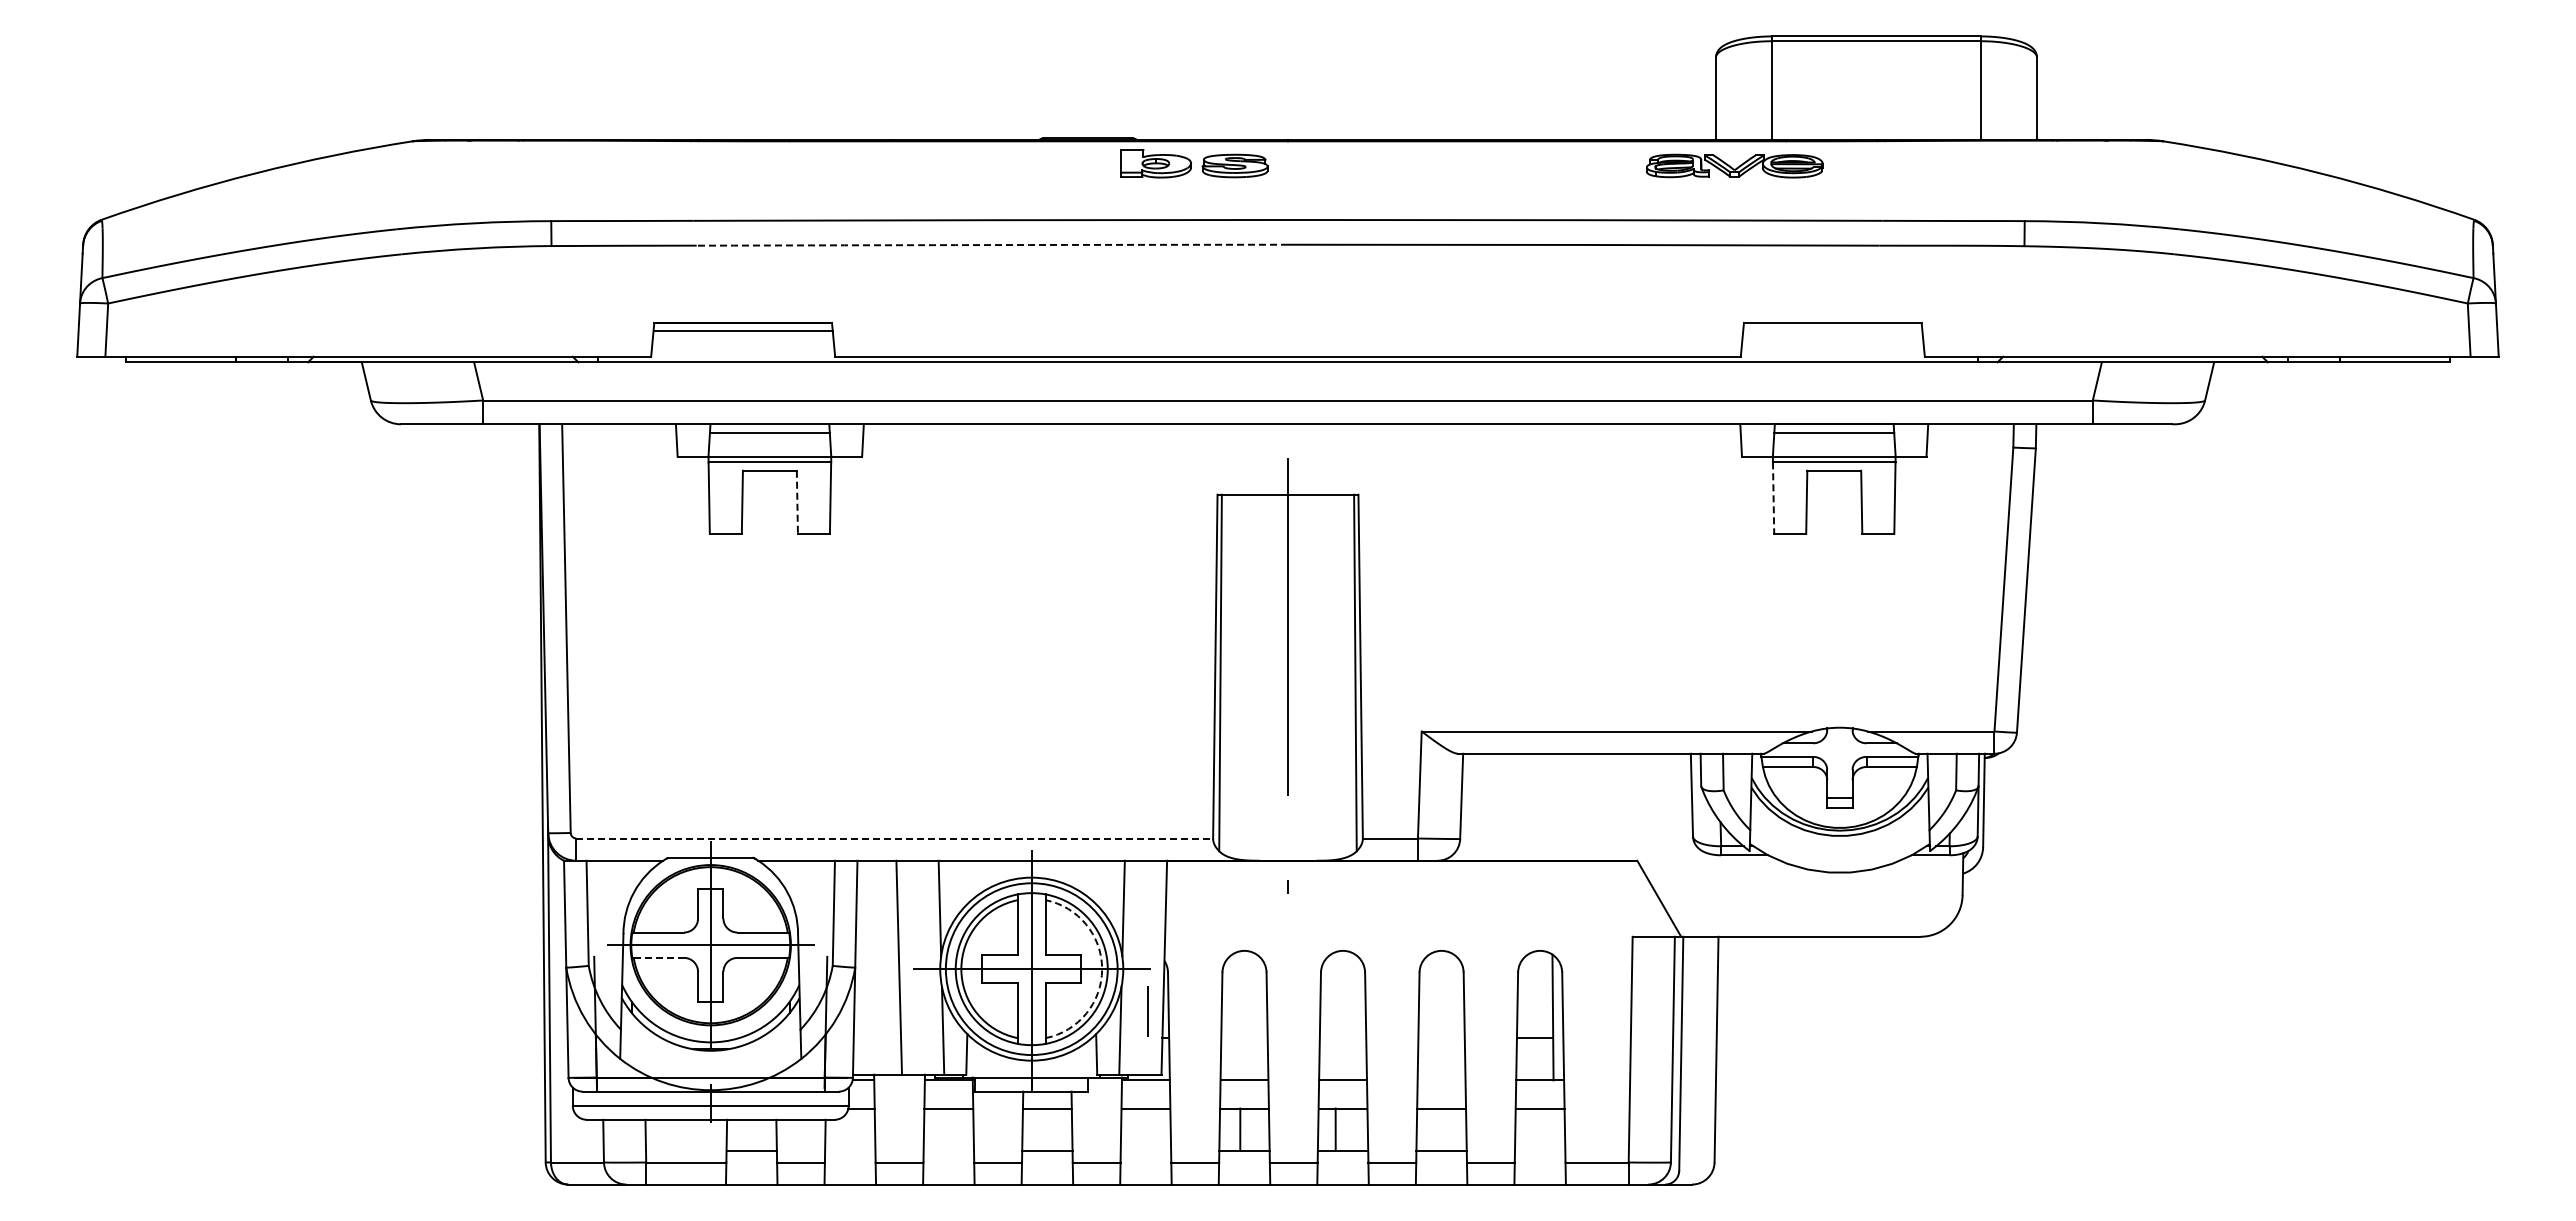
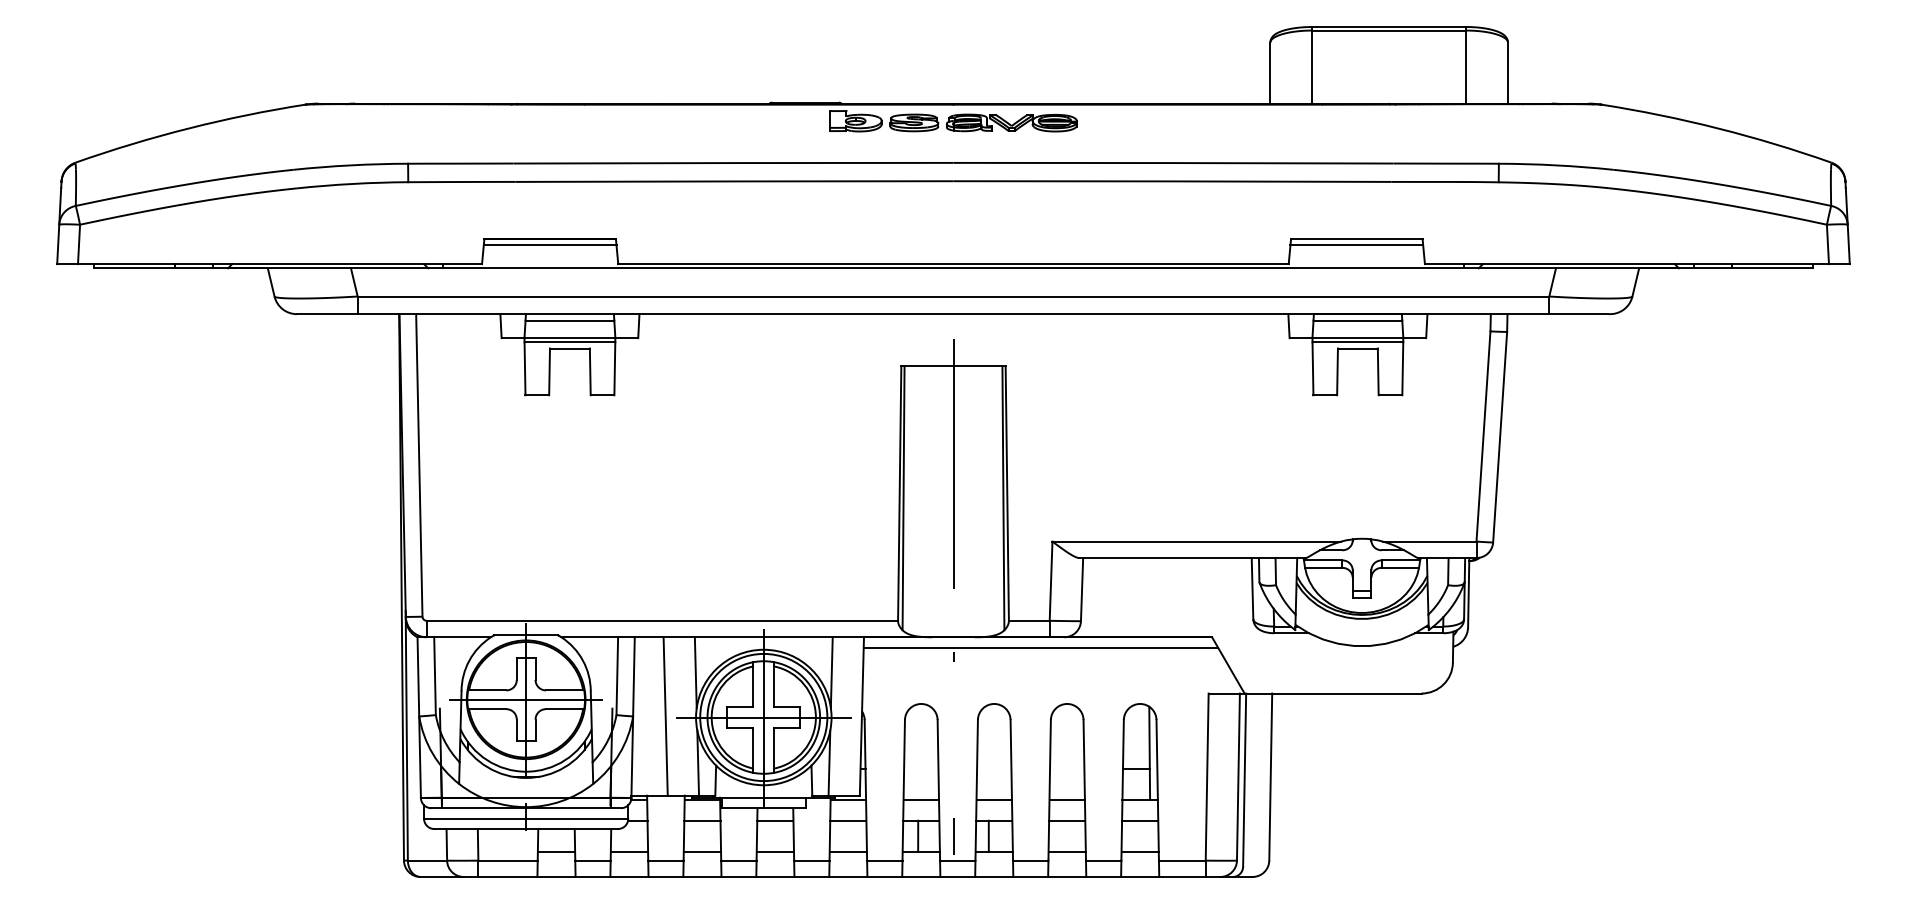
part: (1734, 165) -> (1011, 122), moved
arc: (992, 245) -> (734, 181), dashed -> solid
line: (1832, 331) -> (1356, 245), added
line: (1773, 498) -> (1312, 369), dashed -> solid
line: (797, 502) -> (590, 372), dashed -> solid
line: (895, 838) -> (662, 620), dashed -> solid
line: (1405, 874) -> (1040, 647), added
line: (659, 957) -> (488, 708), dashed -> solid
arc: (1102, 969) -> (816, 717), dashed -> solid
line: (1147, 1011) -> (953, 836), moved
line: (1441, 1080) -> (1067, 799), added
line: (850, 1150) -> (629, 851), added
line: (948, 1150) -> (702, 851), added
line: (1145, 1150) -> (848, 851), added
line: (1539, 1150) -> (1139, 851), added

